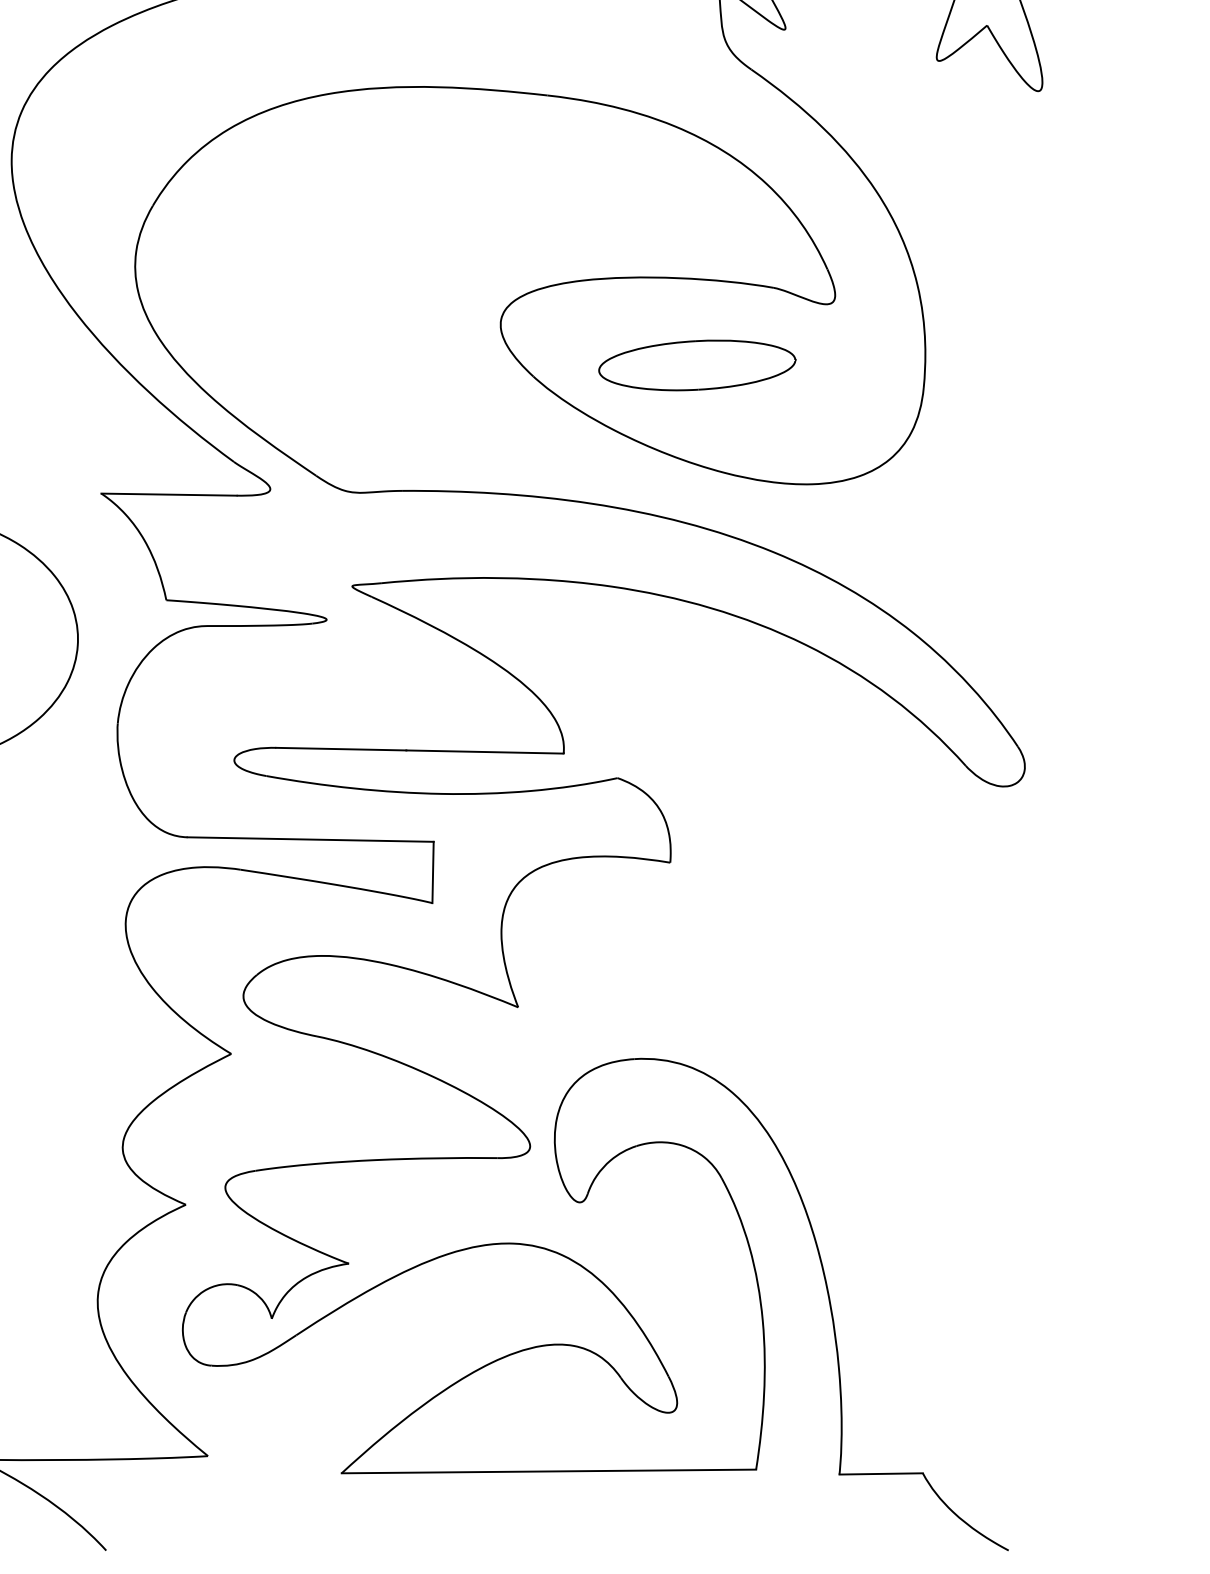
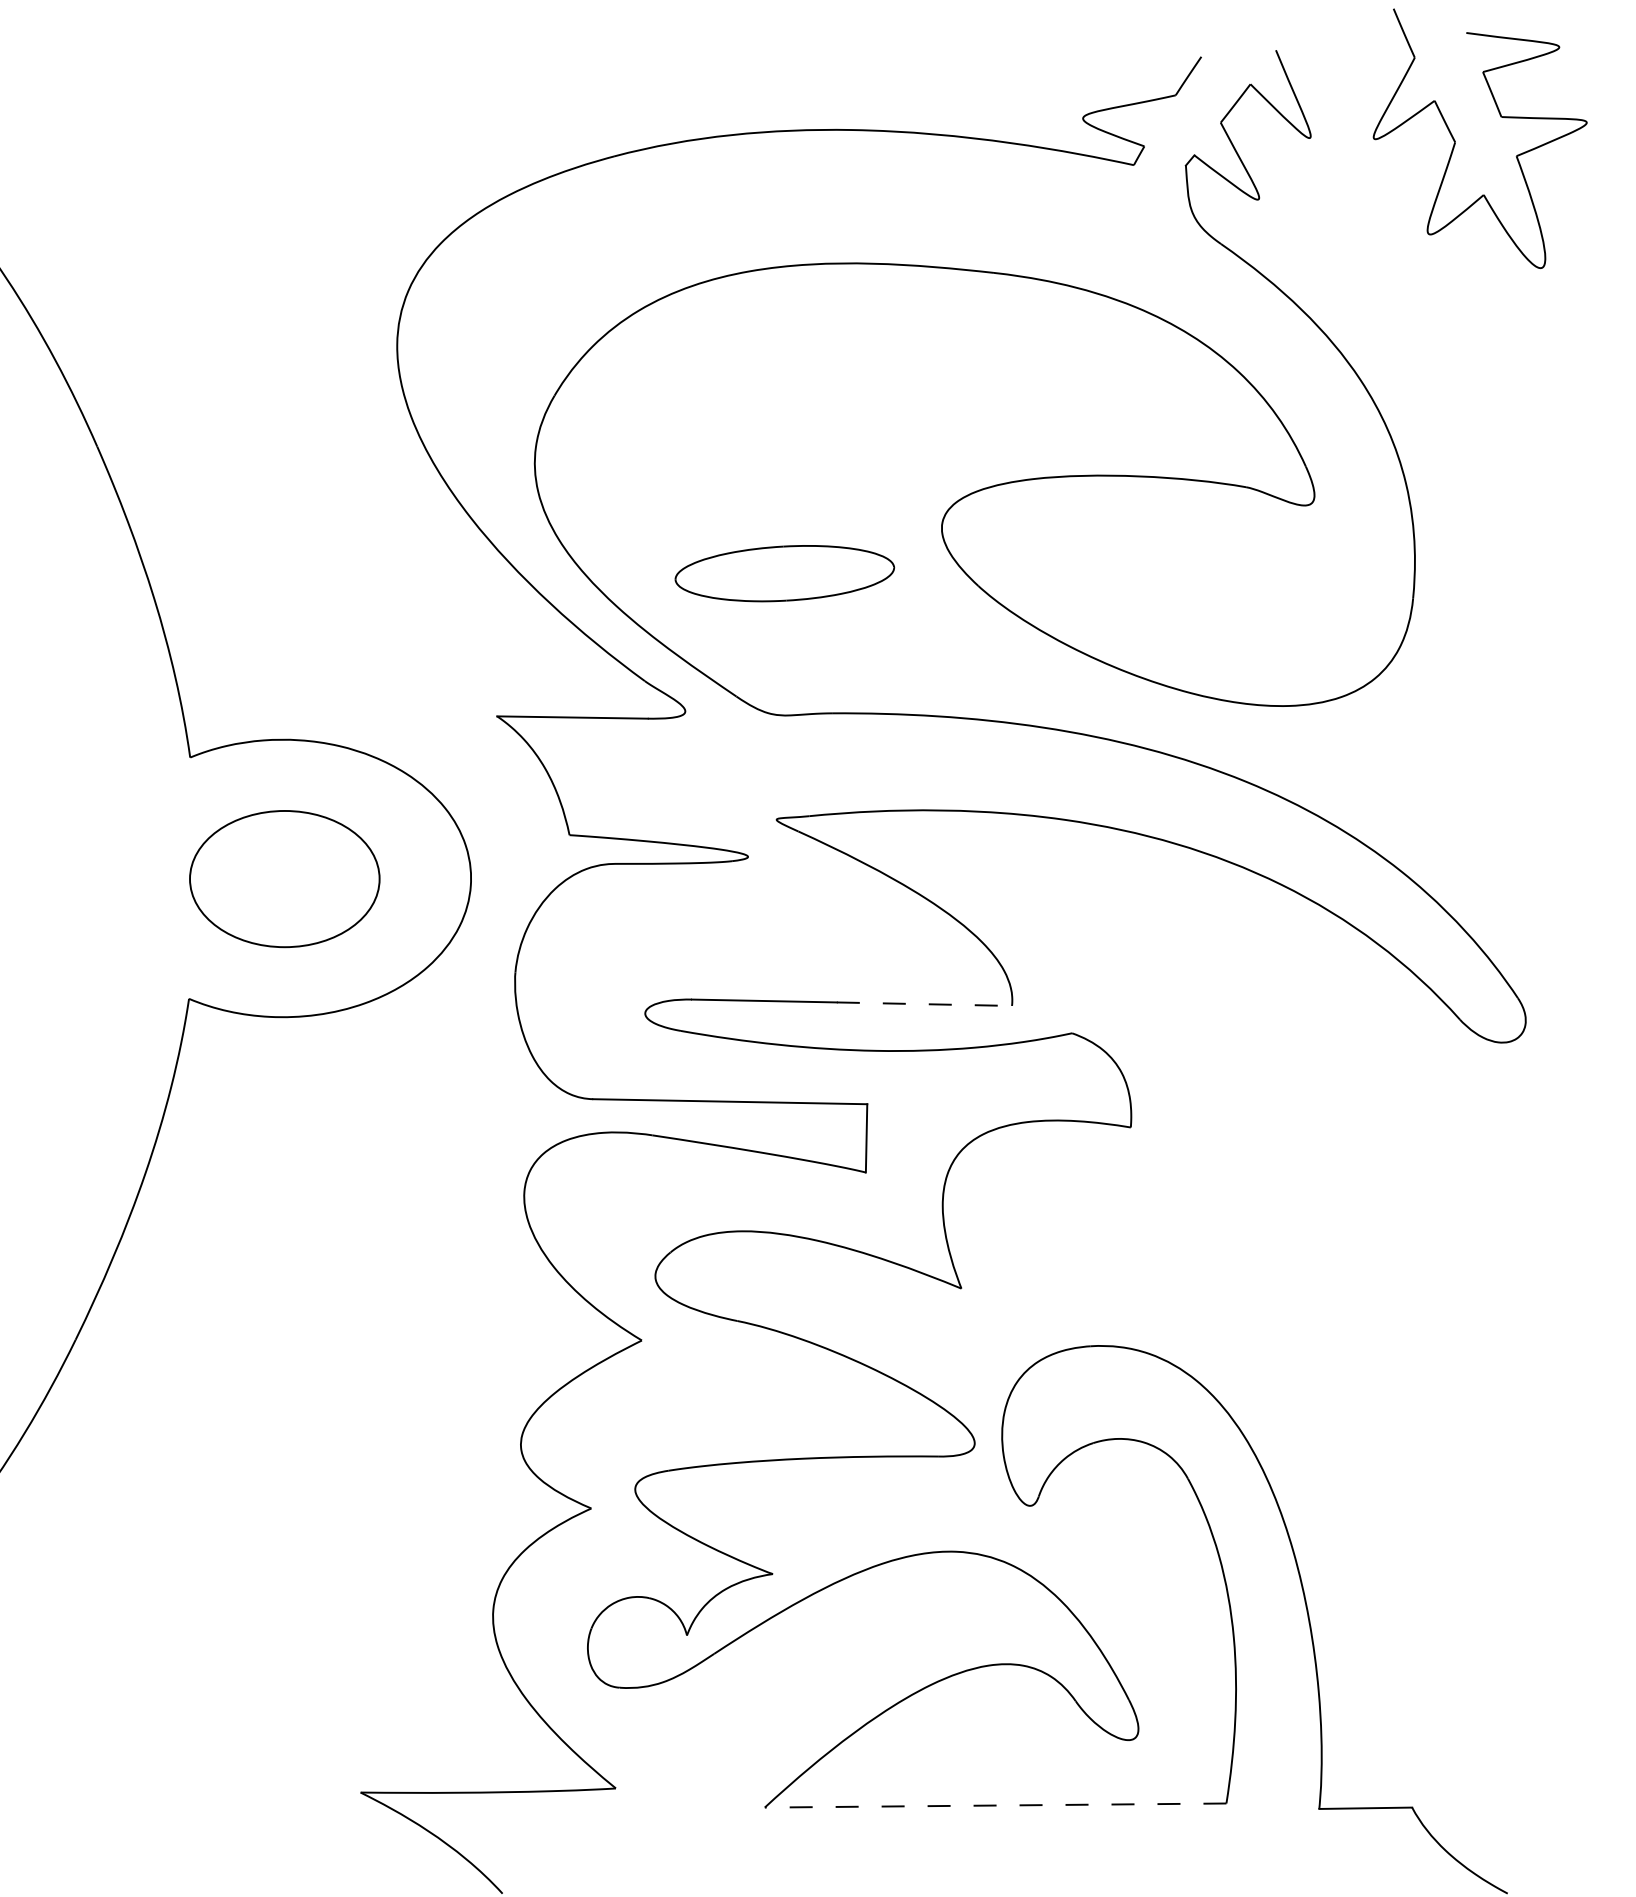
part: (696, 365) -> (784, 573), moved
line: (485, 752) -> (924, 1004), solid -> dashed
line: (548, 1471) -> (995, 1805), solid -> dashed

